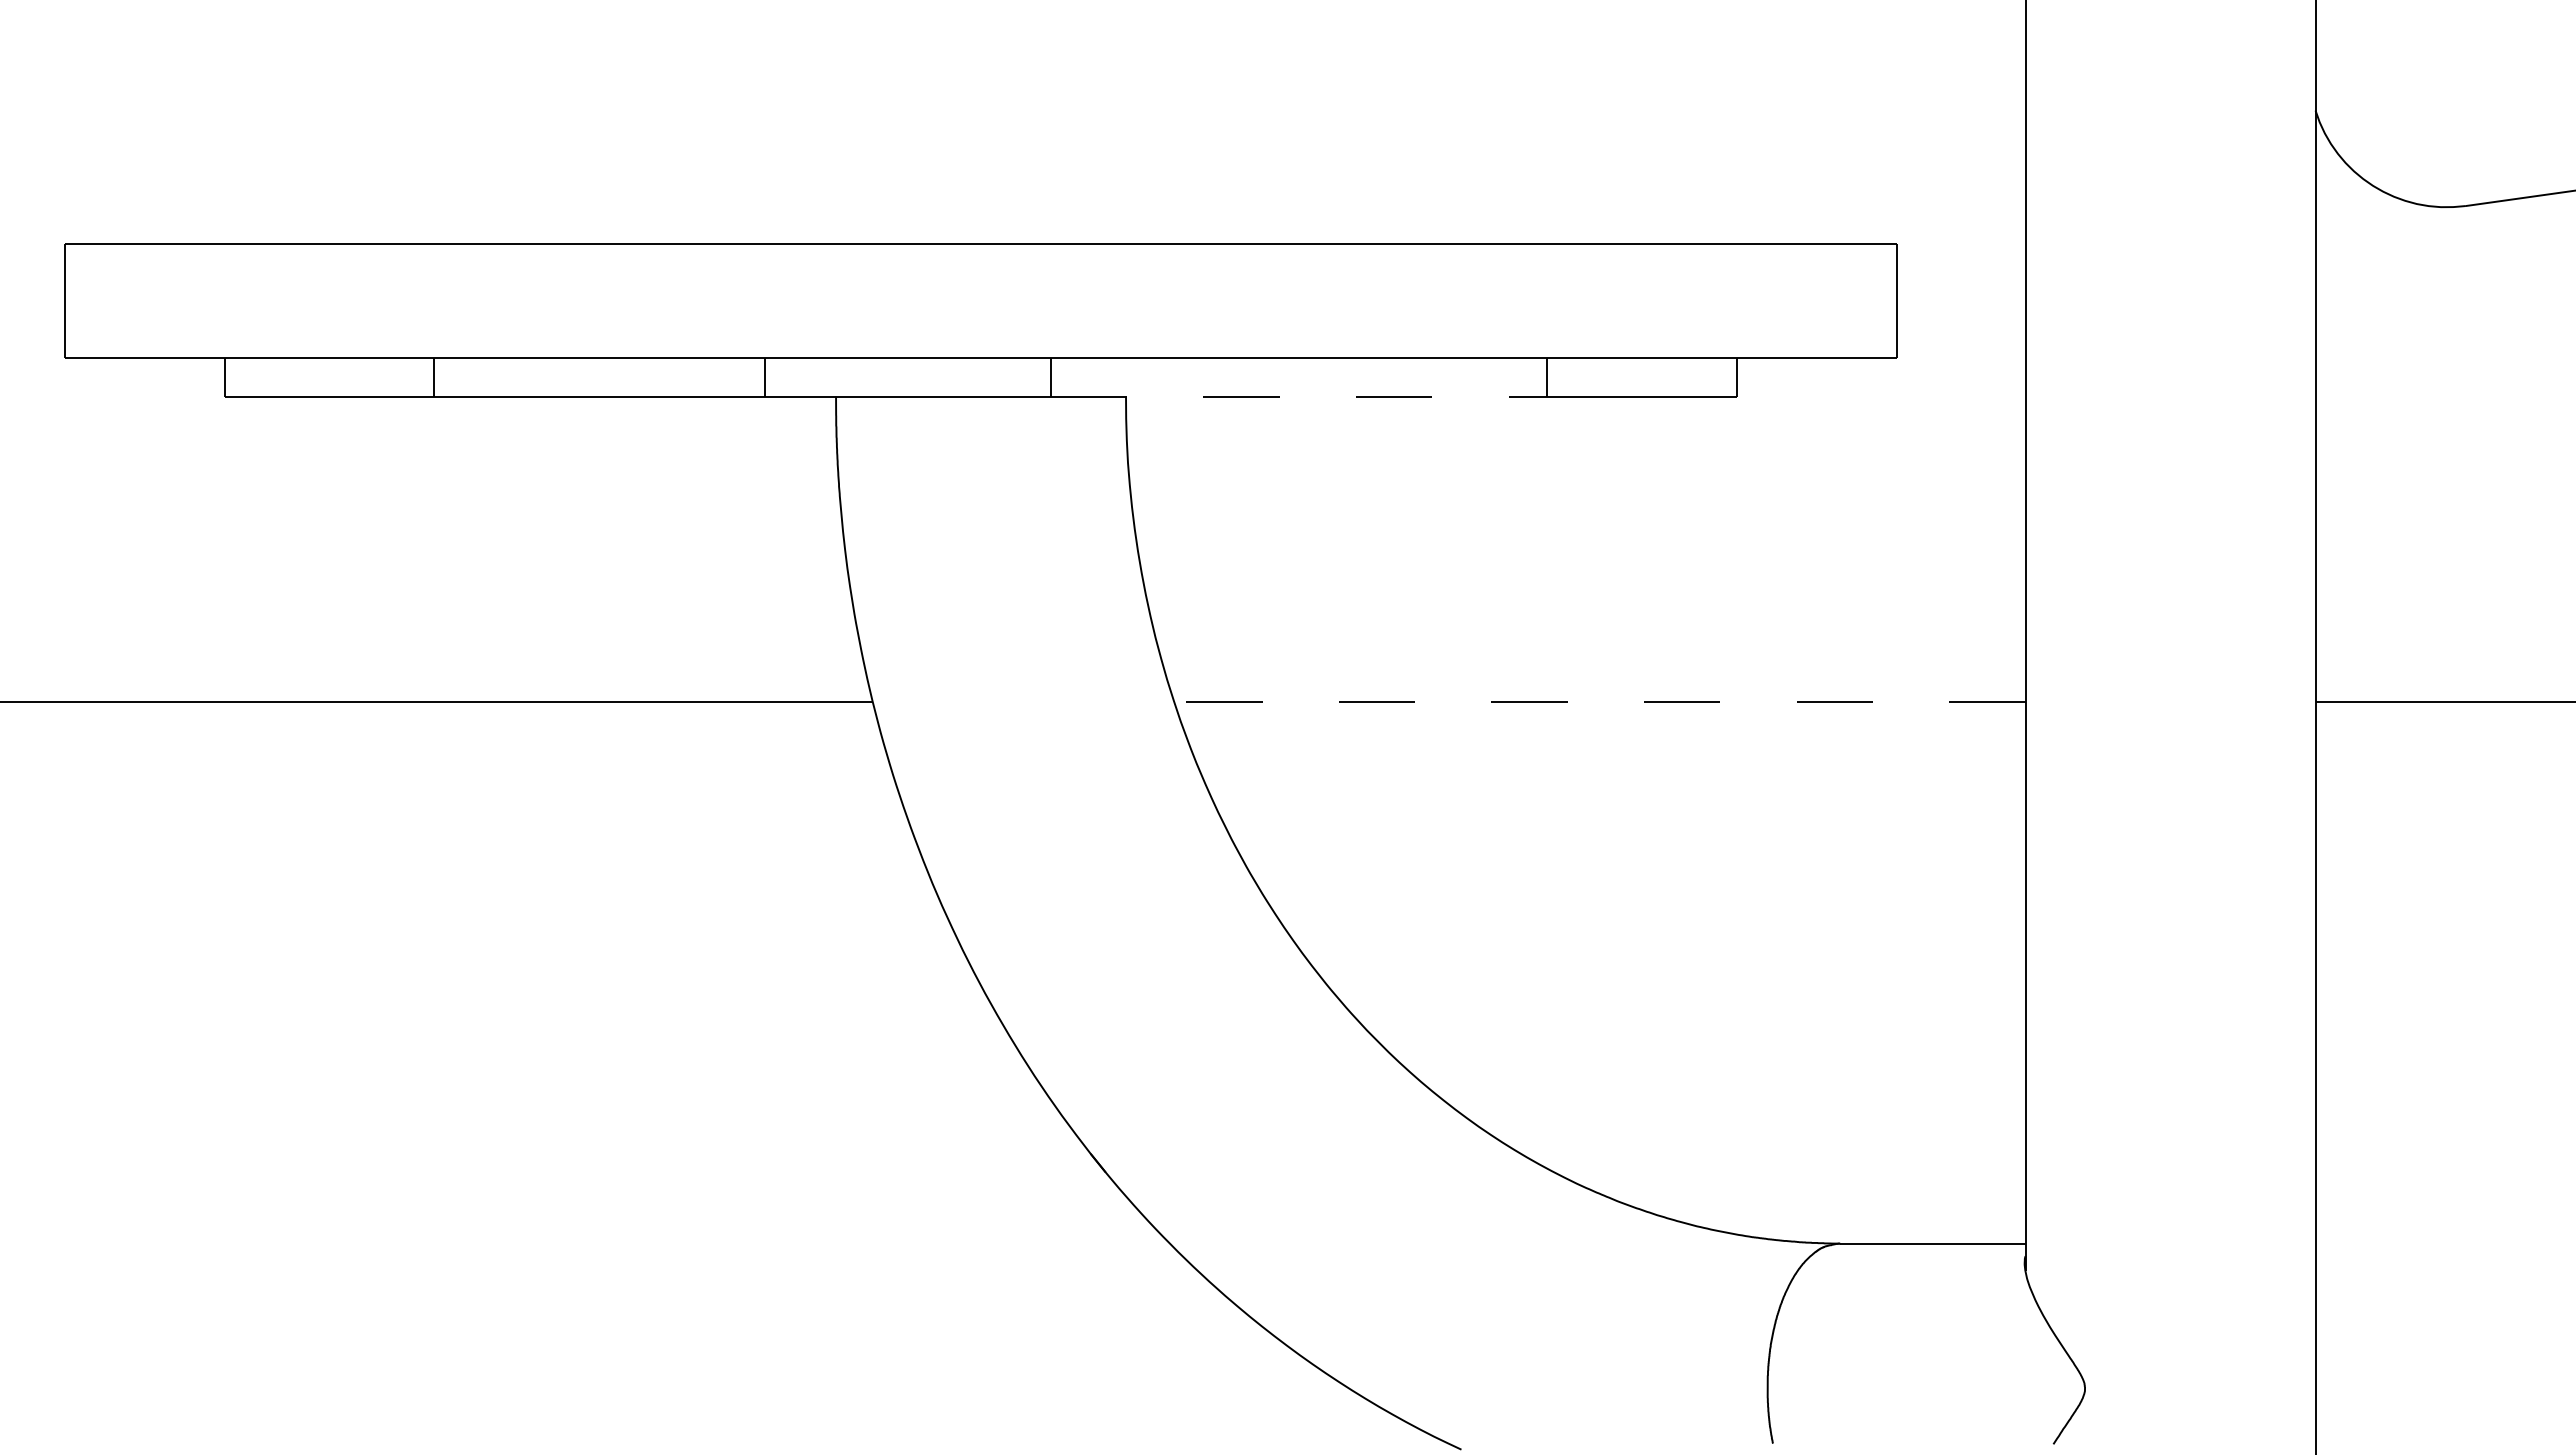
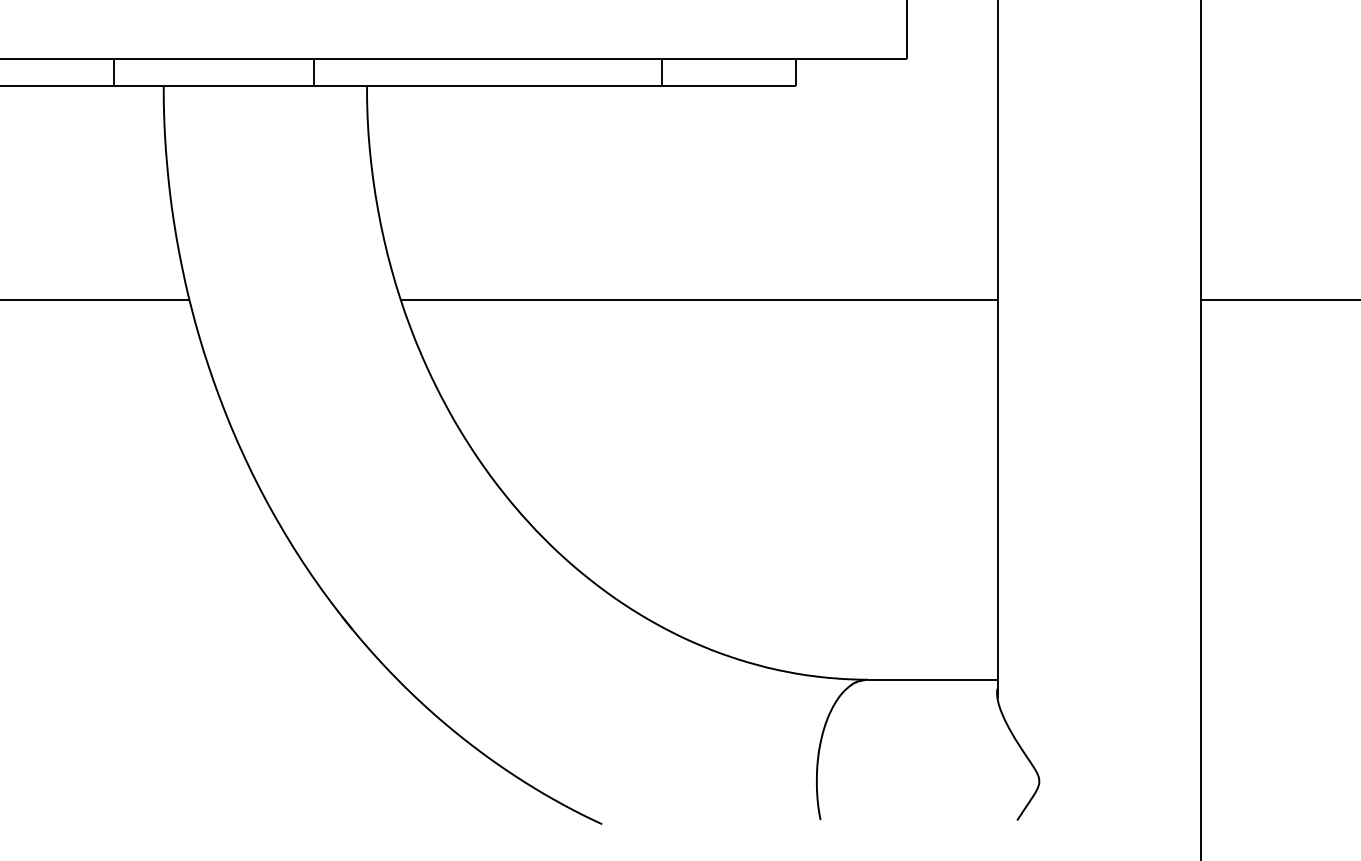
line: (1298, 396) -> (487, 85), dashed -> solid
line: (1599, 701) -> (698, 299), dashed -> solid

